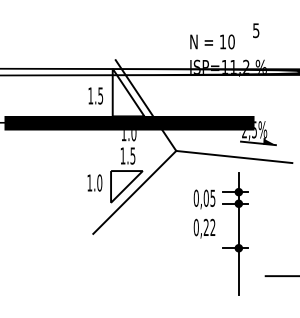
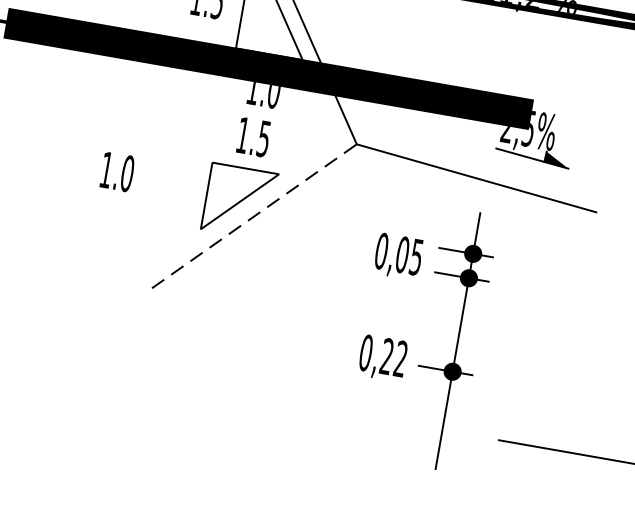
text: (94, 182) -> (116, 170), moved
line: (134, 192) -> (253, 216), solid -> dashed
text: (204, 228) -> (382, 357), moved

